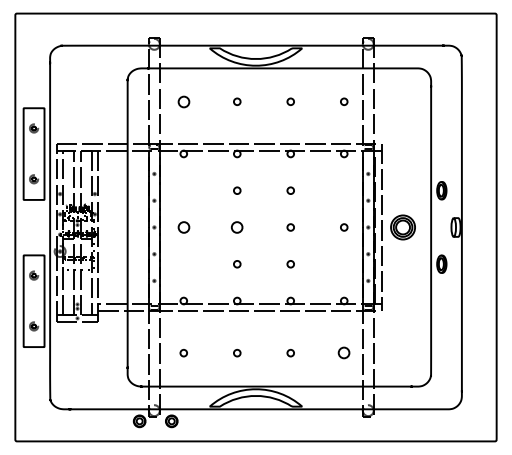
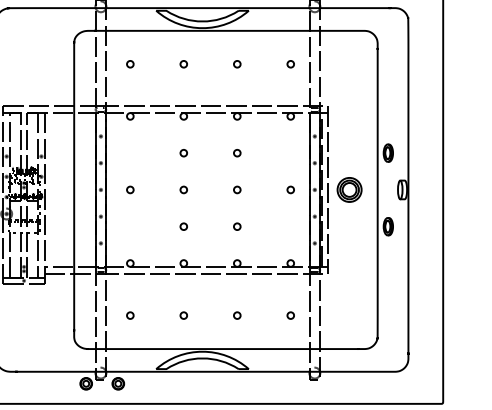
circle: (183, 101) -> (130, 63), size x0.62
circle: (183, 227) -> (130, 189), size x0.62
circle: (237, 227) -> (184, 189), size x0.62
circle: (344, 353) -> (291, 315), size x0.62

